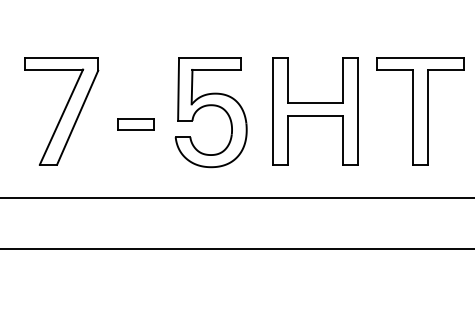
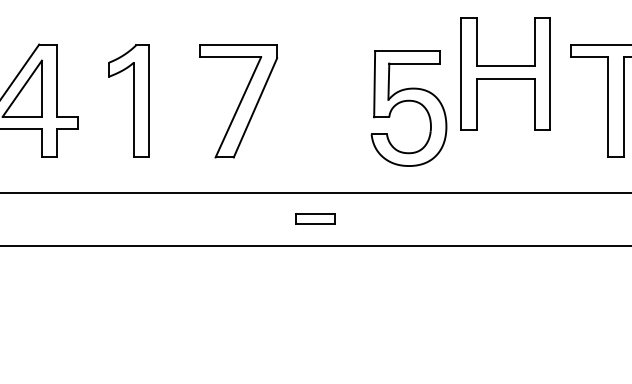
part: (210, 105) -> (408, 101), moved
part: (315, 110) -> (505, 73), moved
part: (135, 123) -> (315, 218), moved

